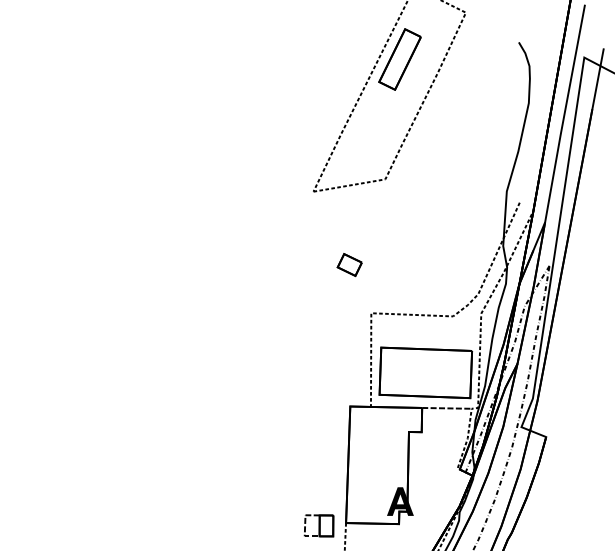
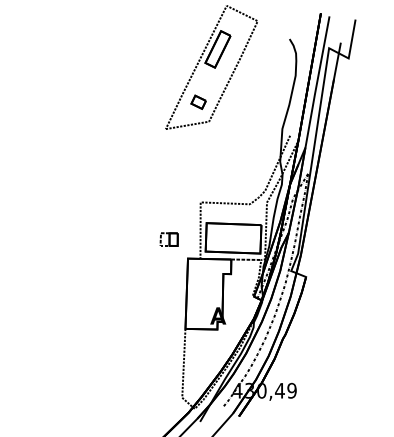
part: (349, 263) -> (198, 101), moved
part: (317, 525) -> (168, 239), moved

